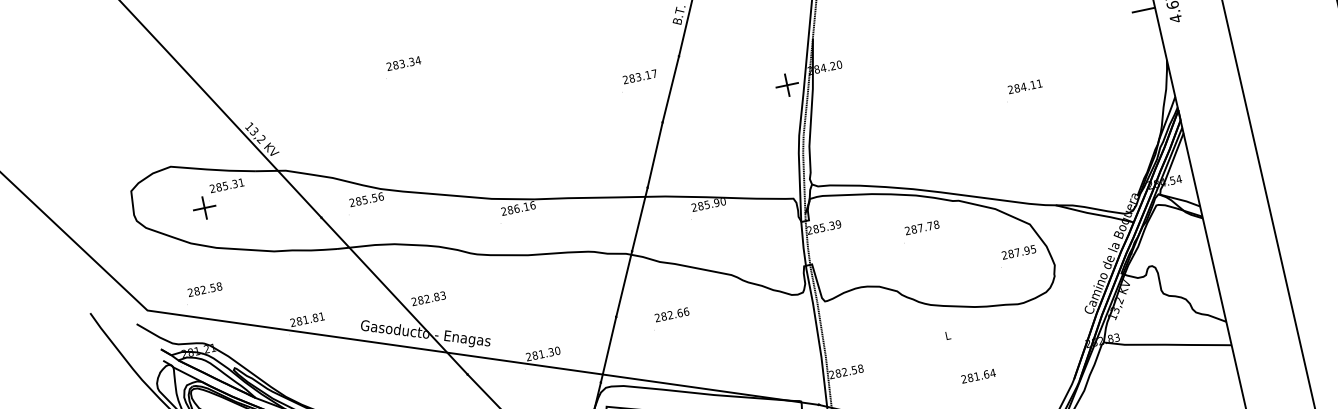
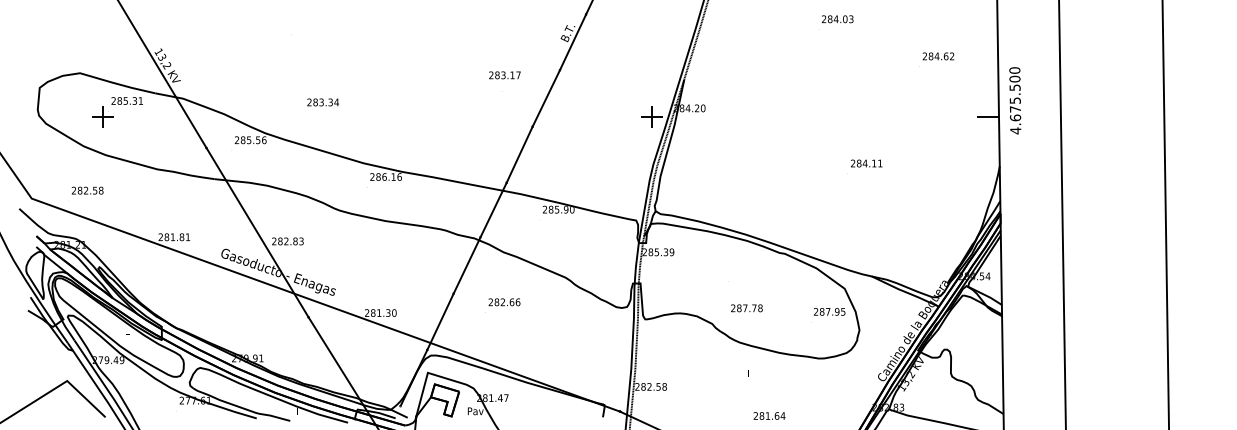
text: (403, 63) -> (322, 102), moved
text: (639, 77) -> (504, 75), moved
text: (921, 228) -> (746, 308), moved

